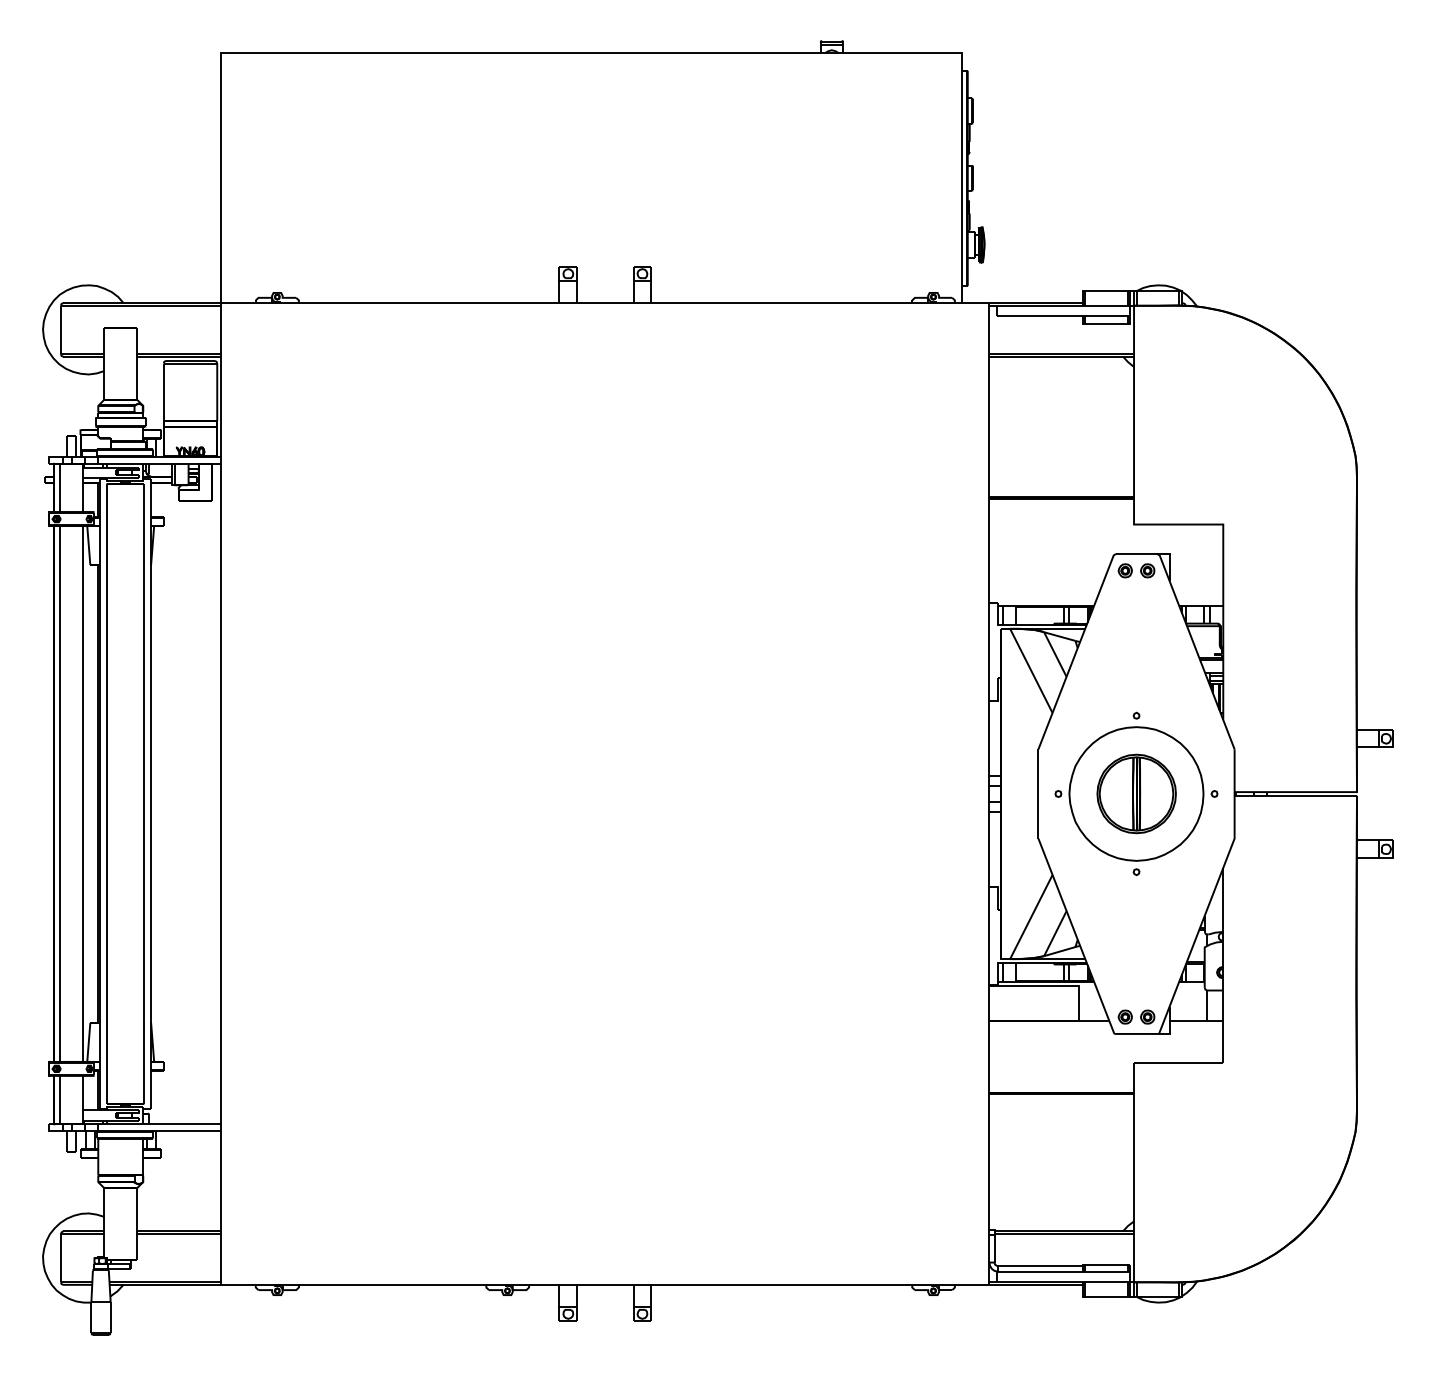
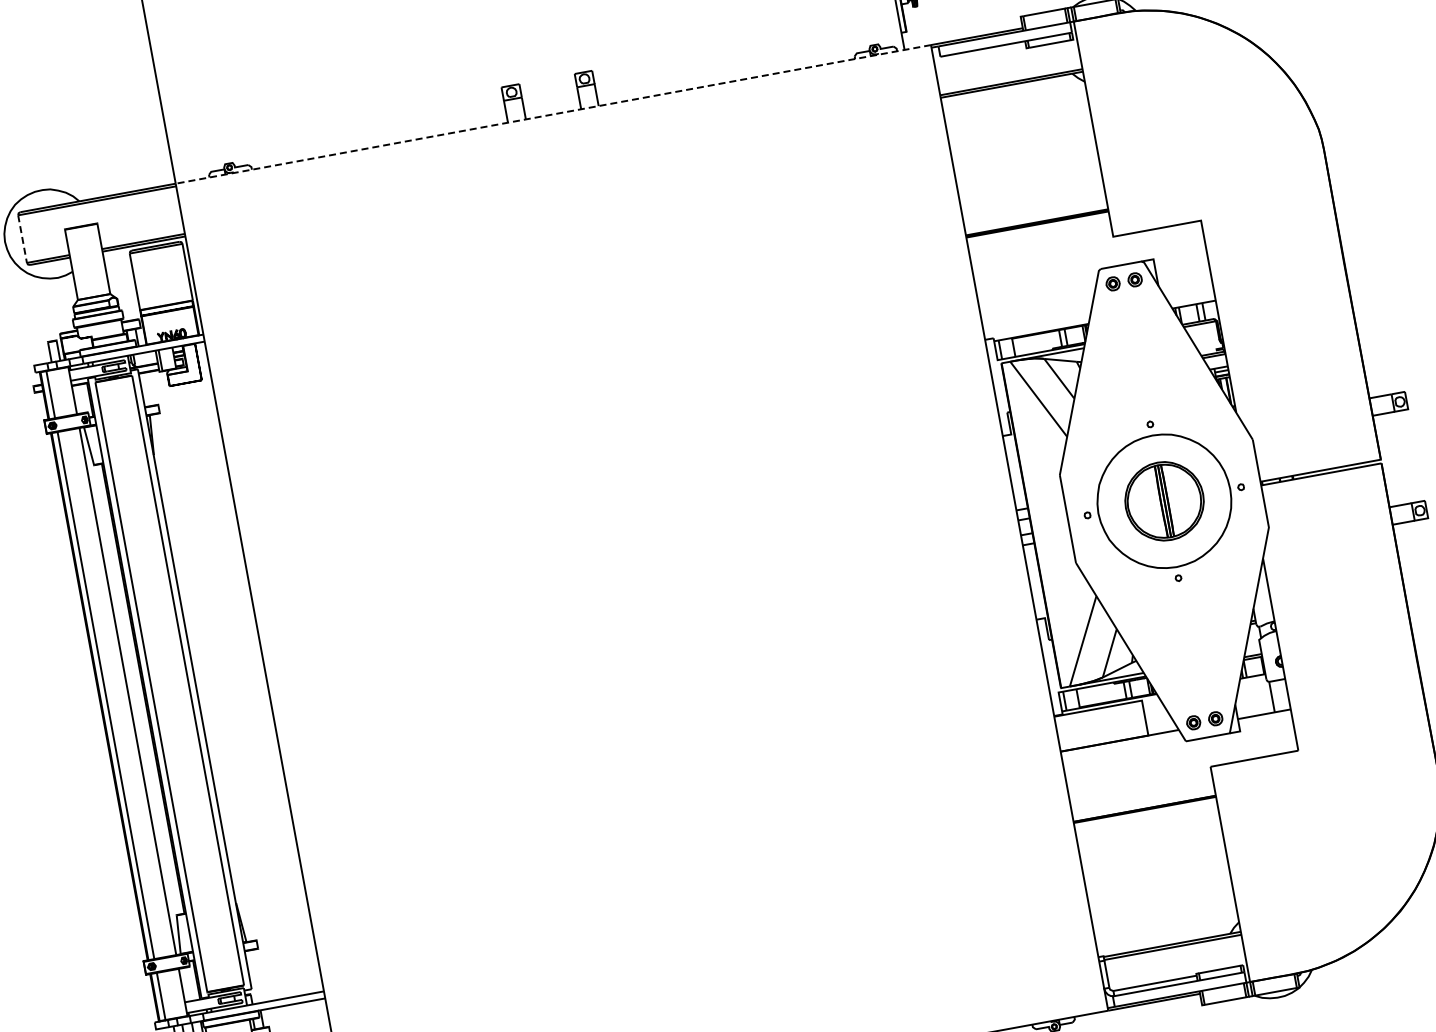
line: (605, 303) -> (553, 114), solid -> dashed
line: (60, 330) -> (22, 239), solid -> dashed

